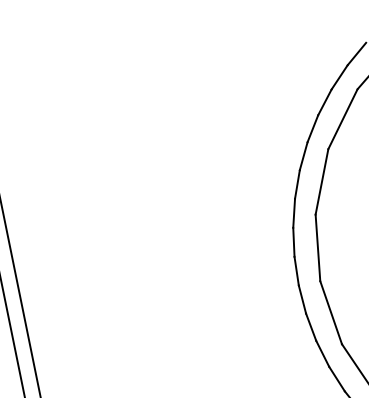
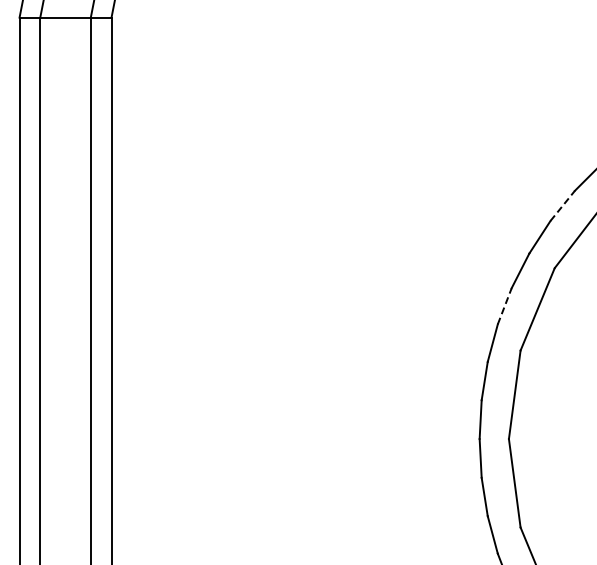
line: (325, 101) -> (563, 205), solid -> dashed
line: (297, 183) -> (504, 305), solid -> dashed

